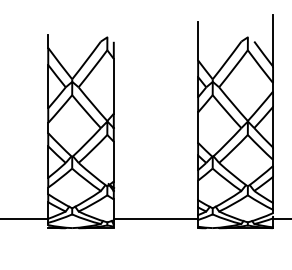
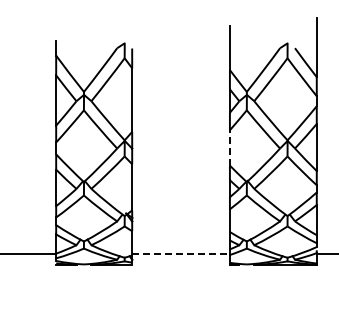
line: (197, 127) -> (229, 147), solid -> dashed
line: (156, 218) -> (181, 253), solid -> dashed

